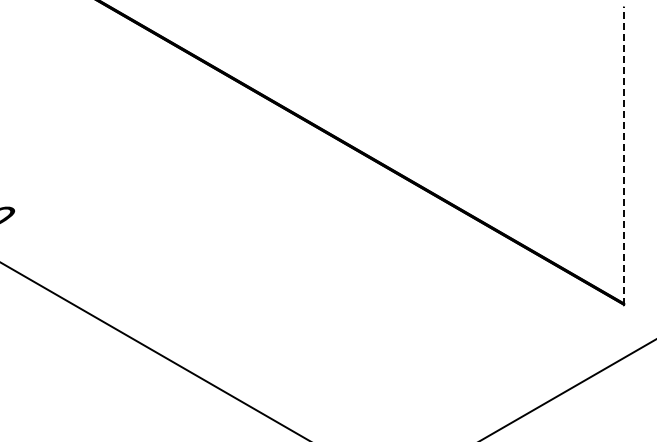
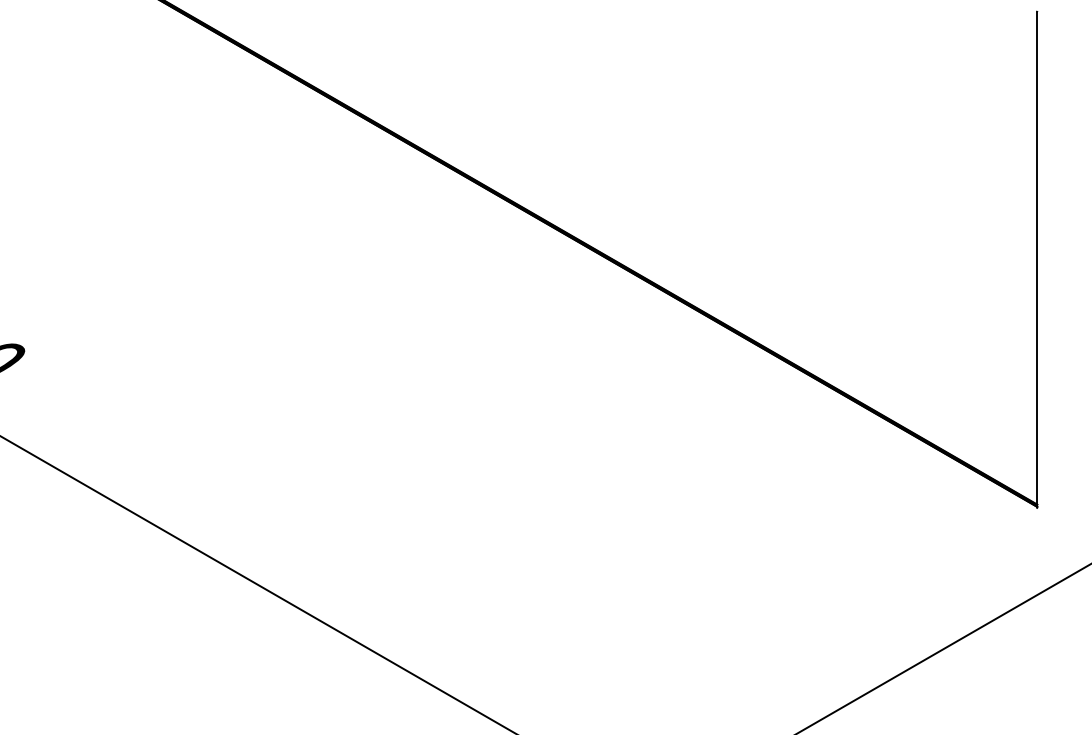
line: (624, 155) -> (1037, 258), dashed -> solid

